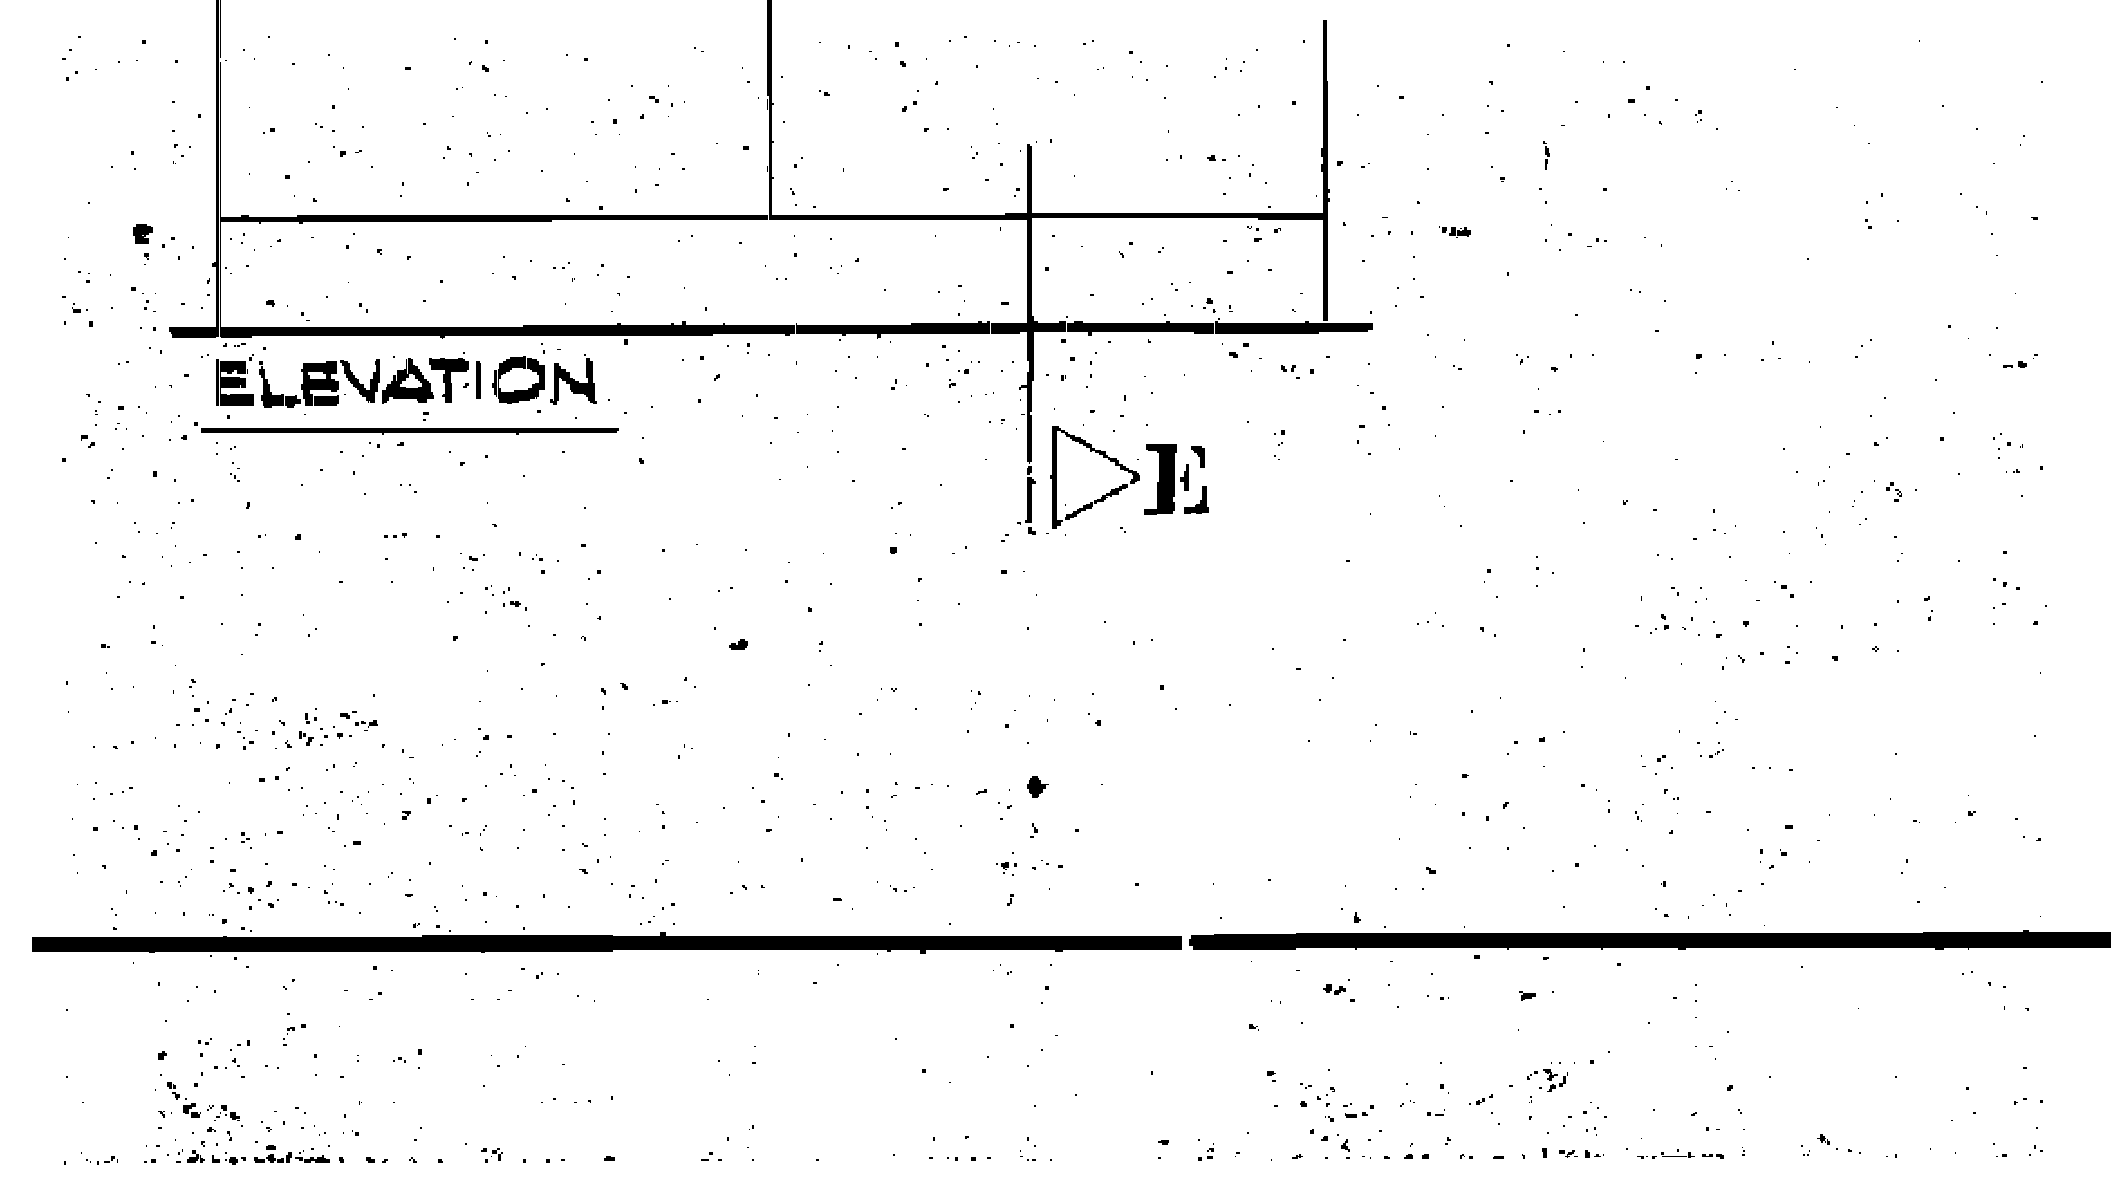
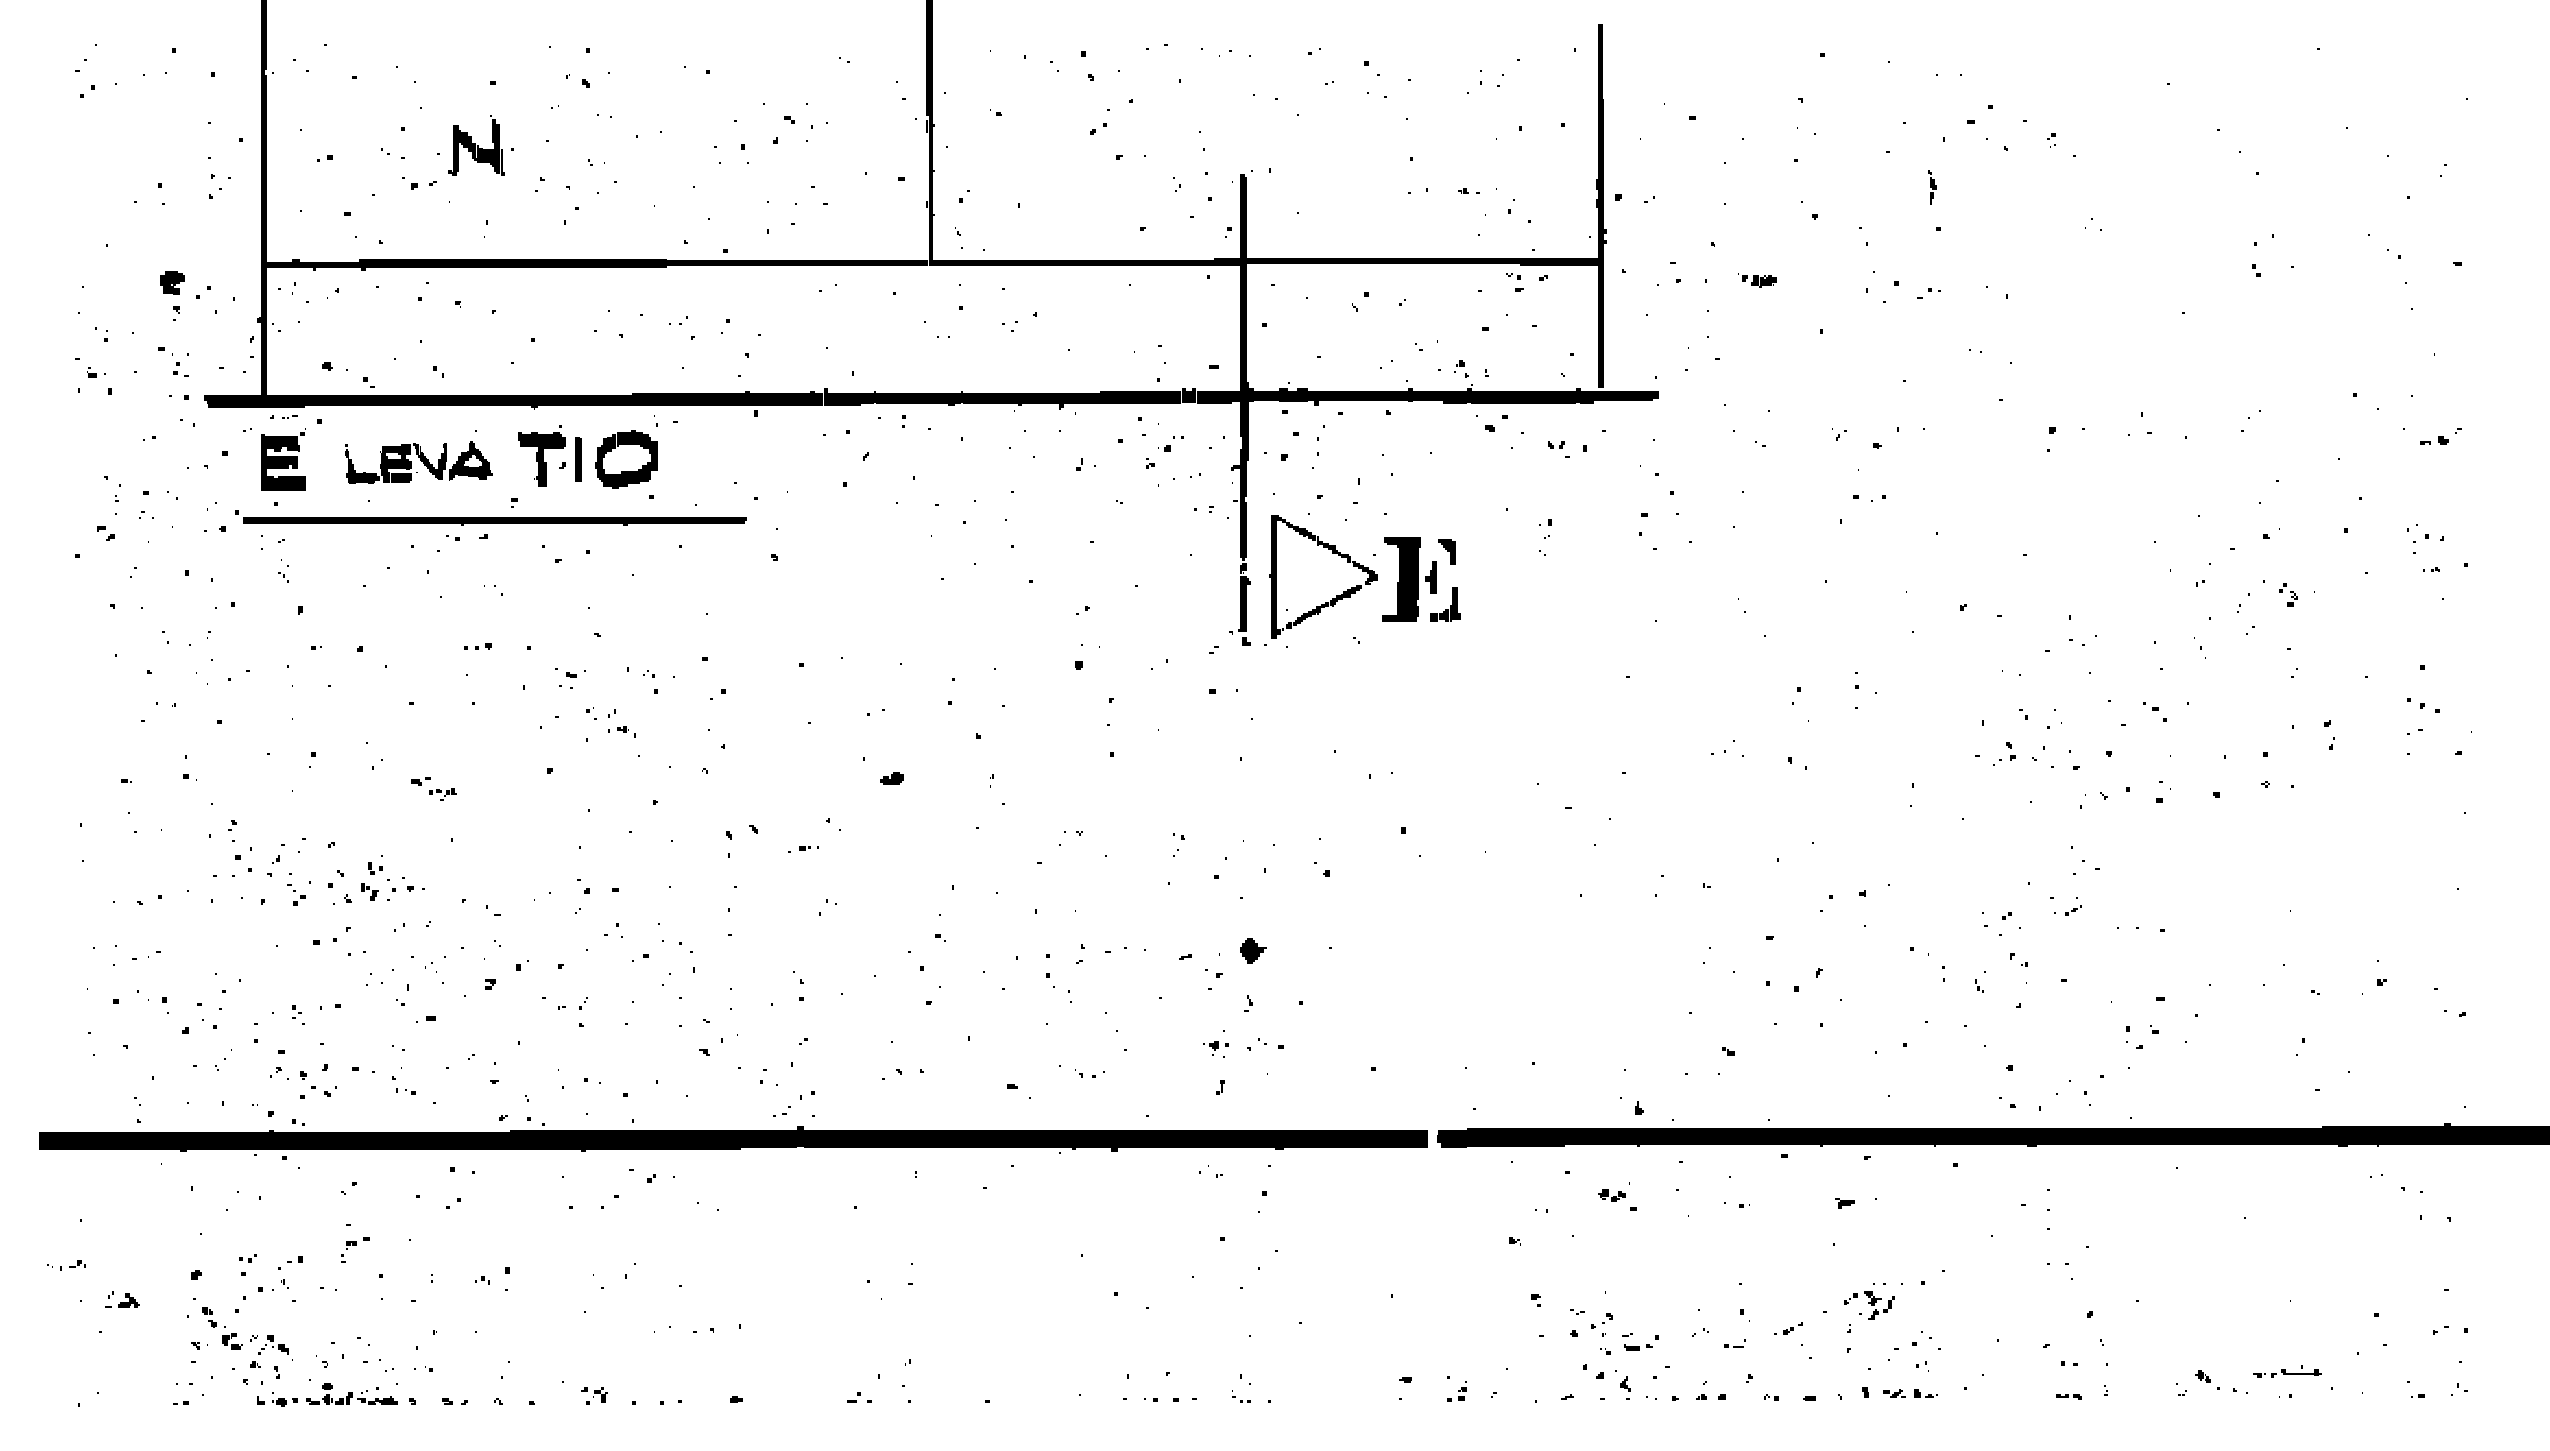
part: (1546, 155) -> (1932, 187), moved
part: (573, 379) -> (476, 145), moved
part: (346, 382) -> (418, 462), size x0.7
part: (358, 720) -> (433, 788), moved
part: (1665, 1153) -> (2287, 1370), moved
part: (190, 1155) -> (122, 1299), moved
part: (101, 1160) -> (65, 1265), moved

